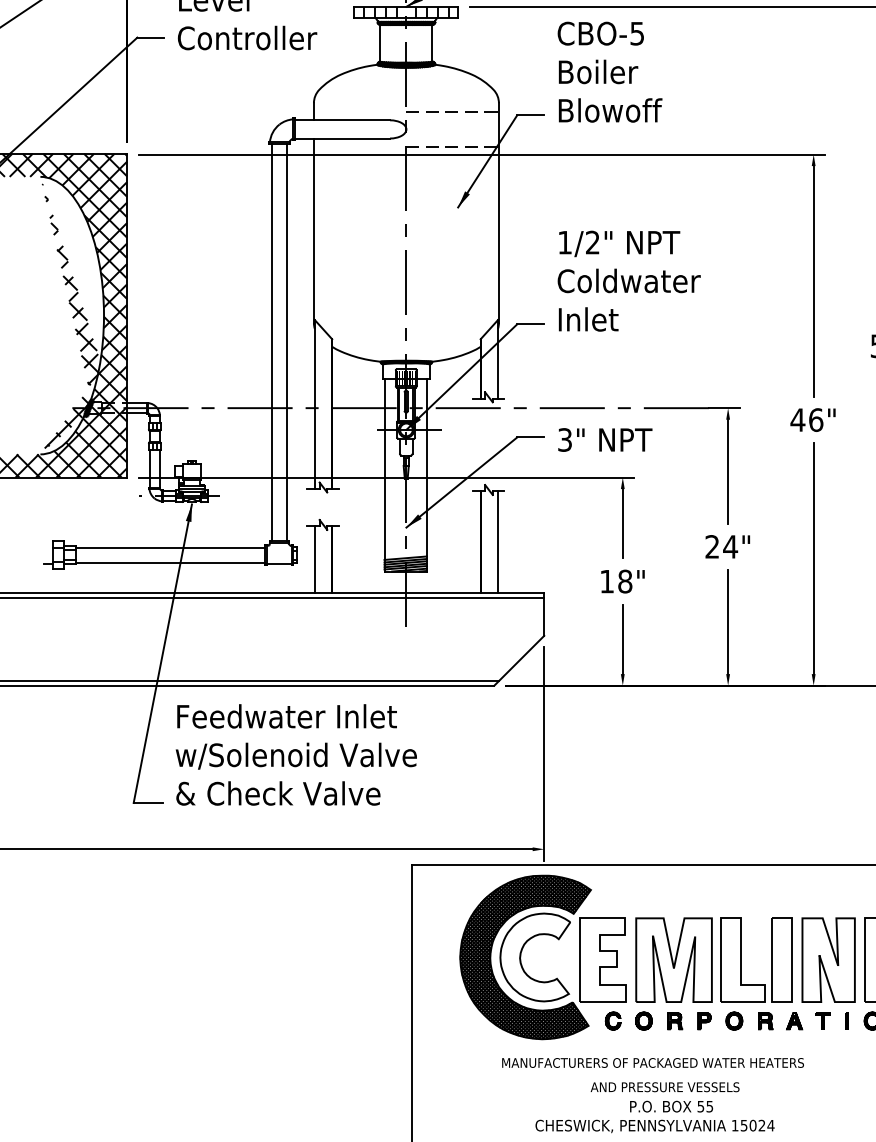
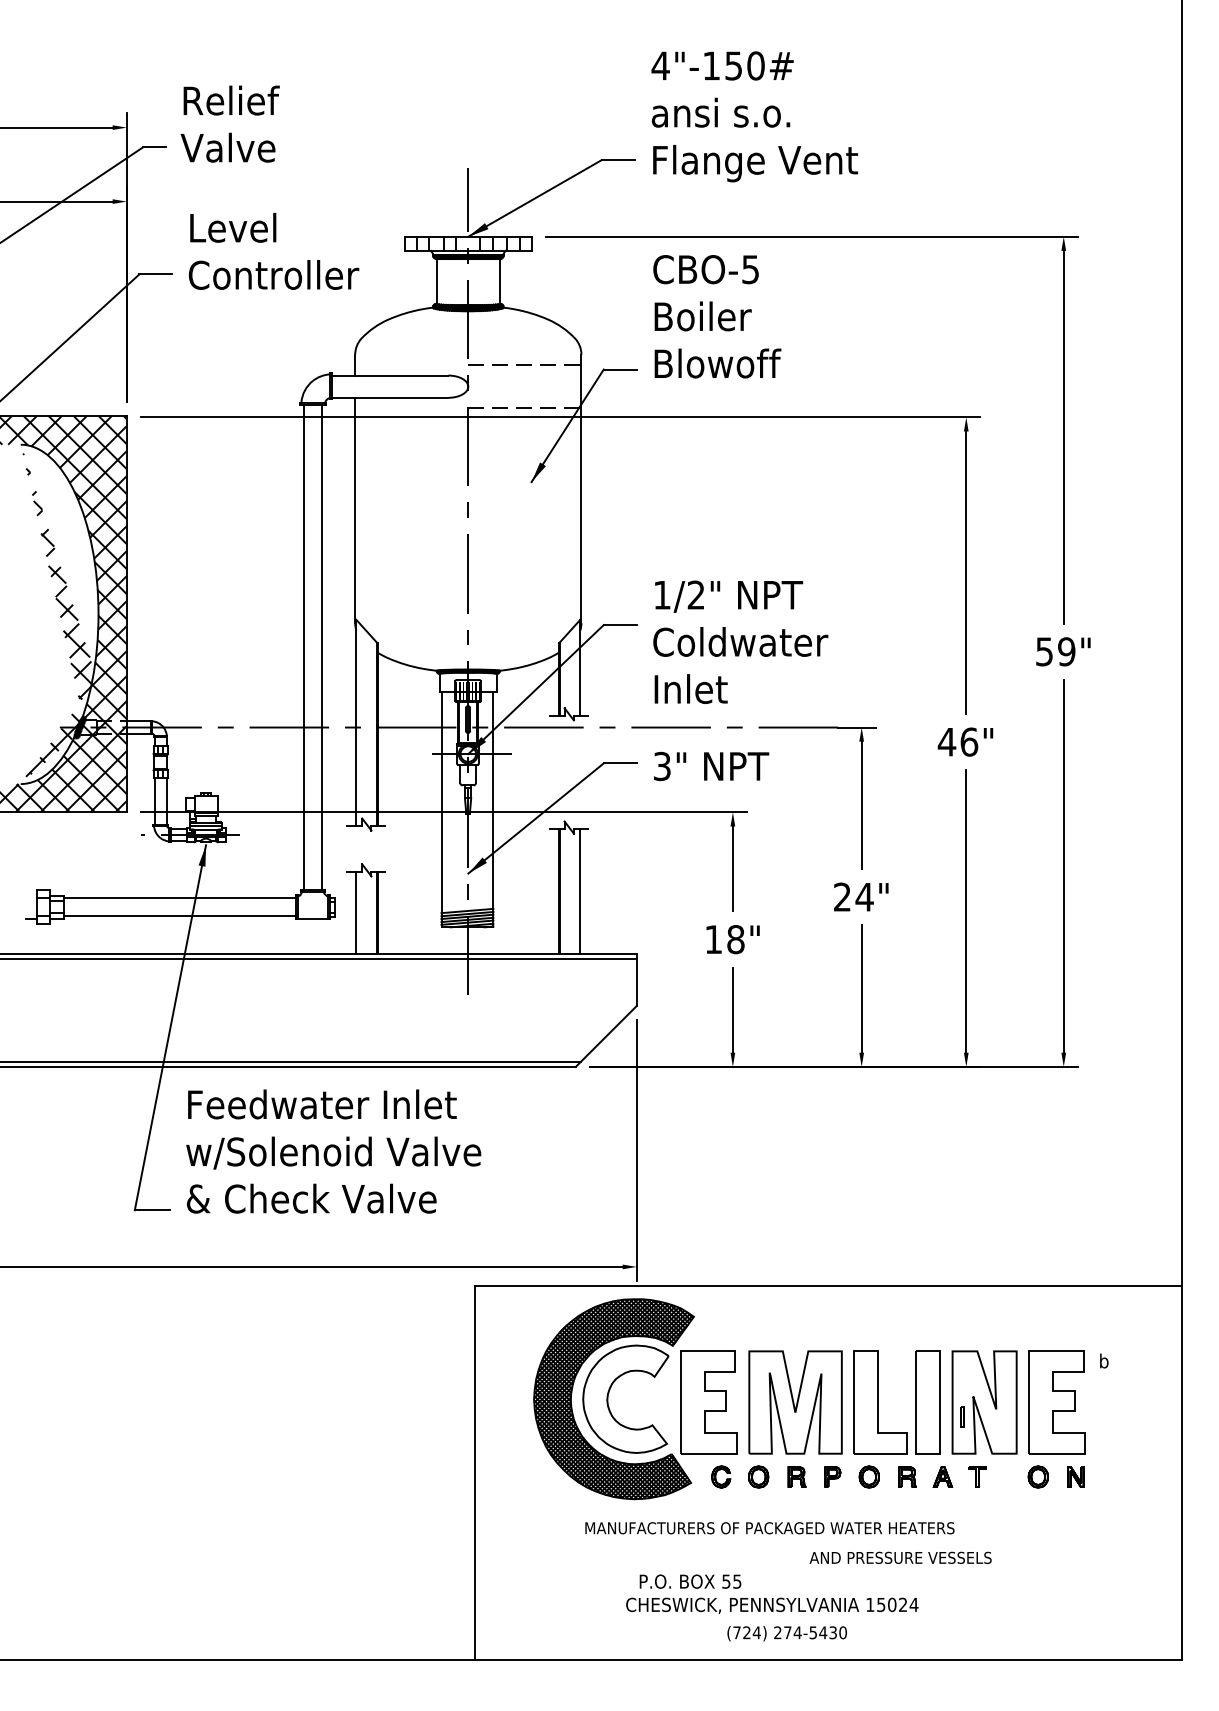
text: (629, 280) -> (740, 641), moved
line: (845, 1020) -> (961, 1416), moved
text: (665, 1086) -> (900, 1557), moved
text: (671, 1106) -> (690, 1581), moved

